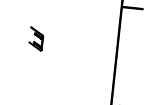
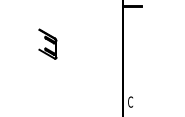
part: (36, 38) -> (47, 43), size x1.43

